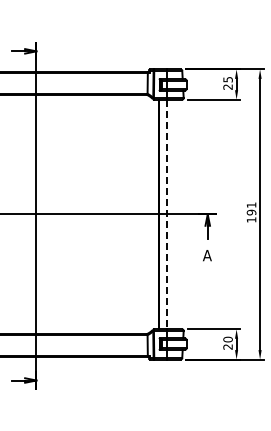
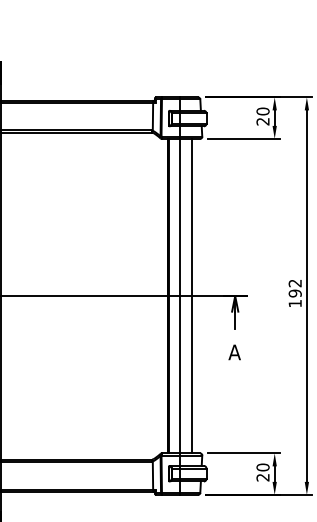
text: (227, 79) -> (262, 111), 25 -> 20
text: (251, 204) -> (295, 282), 191 -> 192
line: (167, 214) -> (180, 296), dashed -> solid
line: (176, 214) -> (192, 296), added

